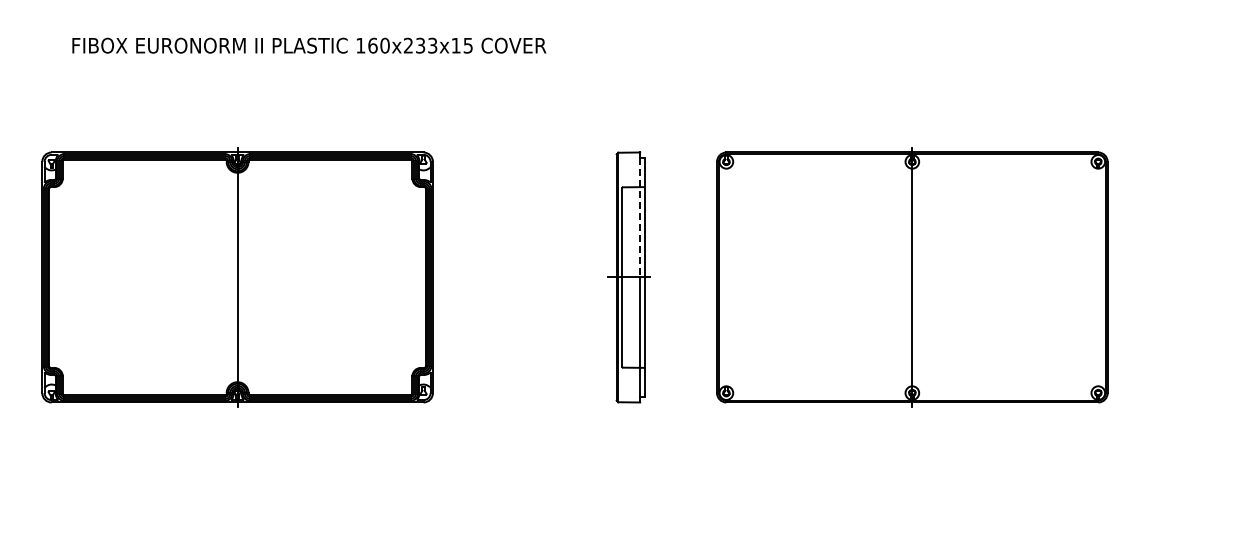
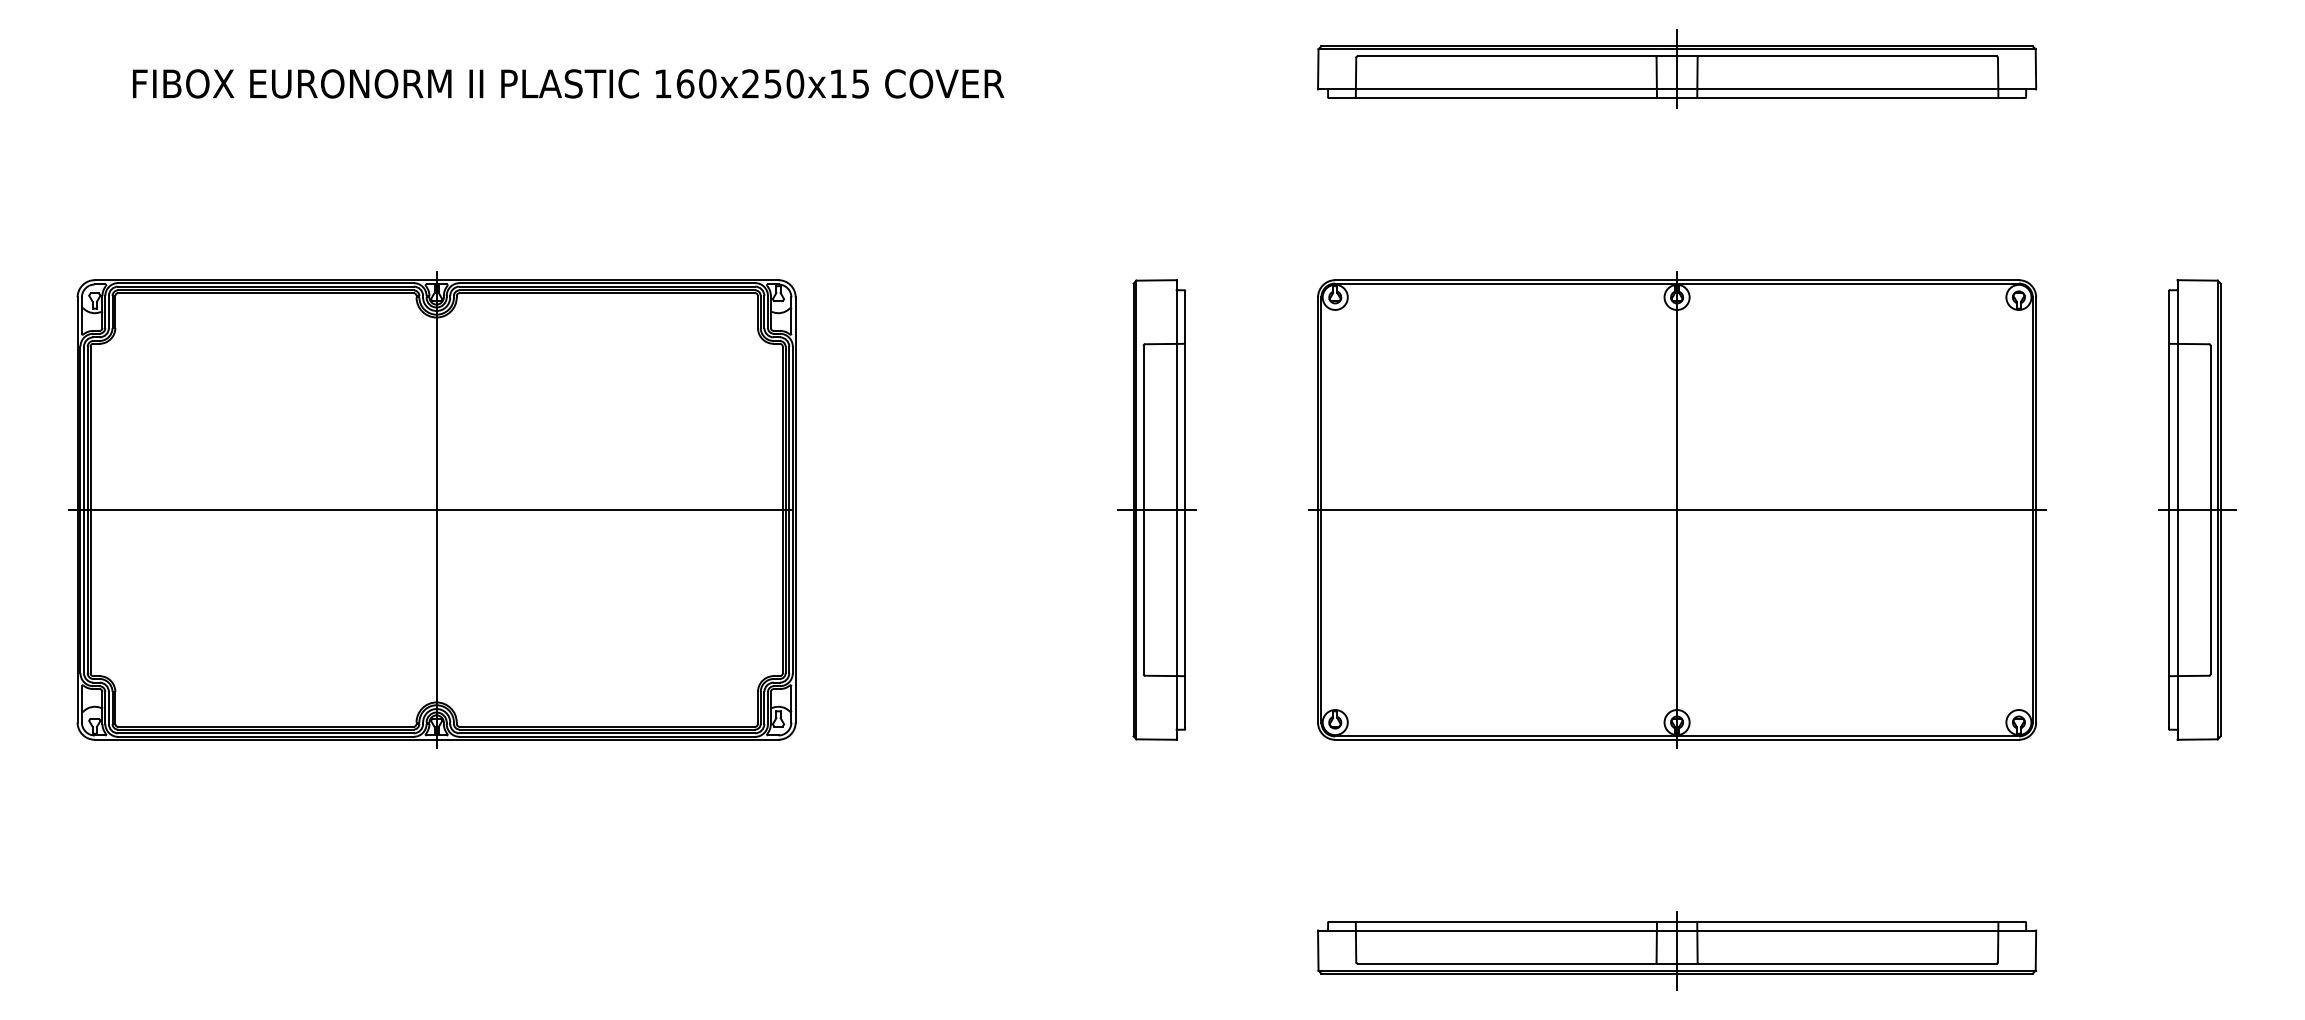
part: (912, 37) -> (1677, 68), added
text: (426, 45) -> (783, 83), 160x233x15 -> 160x250x15
line: (640, 217) -> (1177, 399), dashed -> solid
line: (233, 277) -> (429, 510), added
line: (912, 277) -> (1677, 510), added
part: (1194, 277) -> (2195, 510), added
part: (912, 517) -> (1677, 951), added

